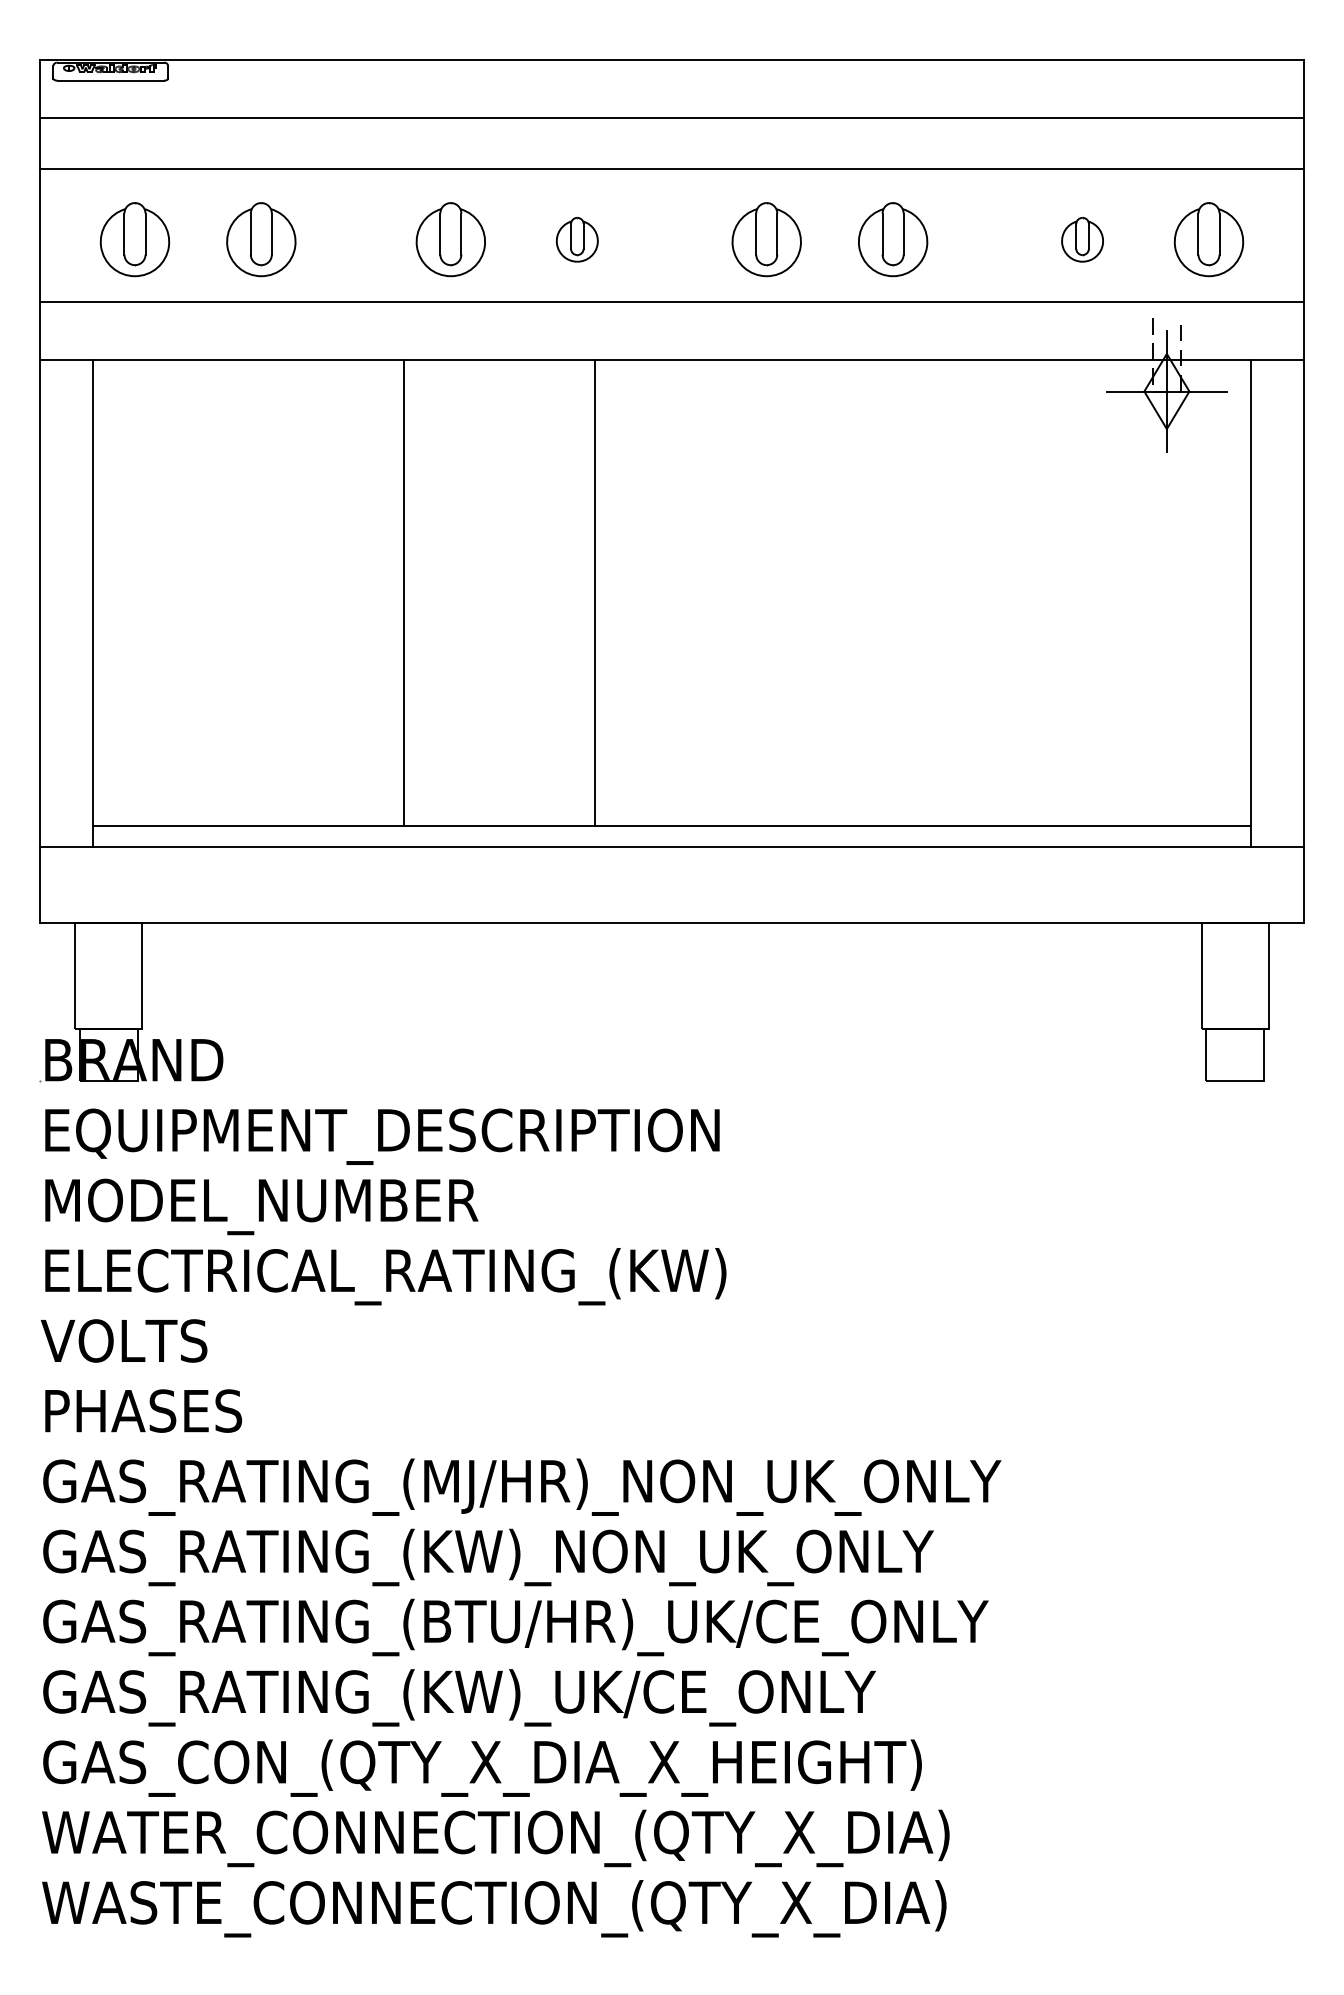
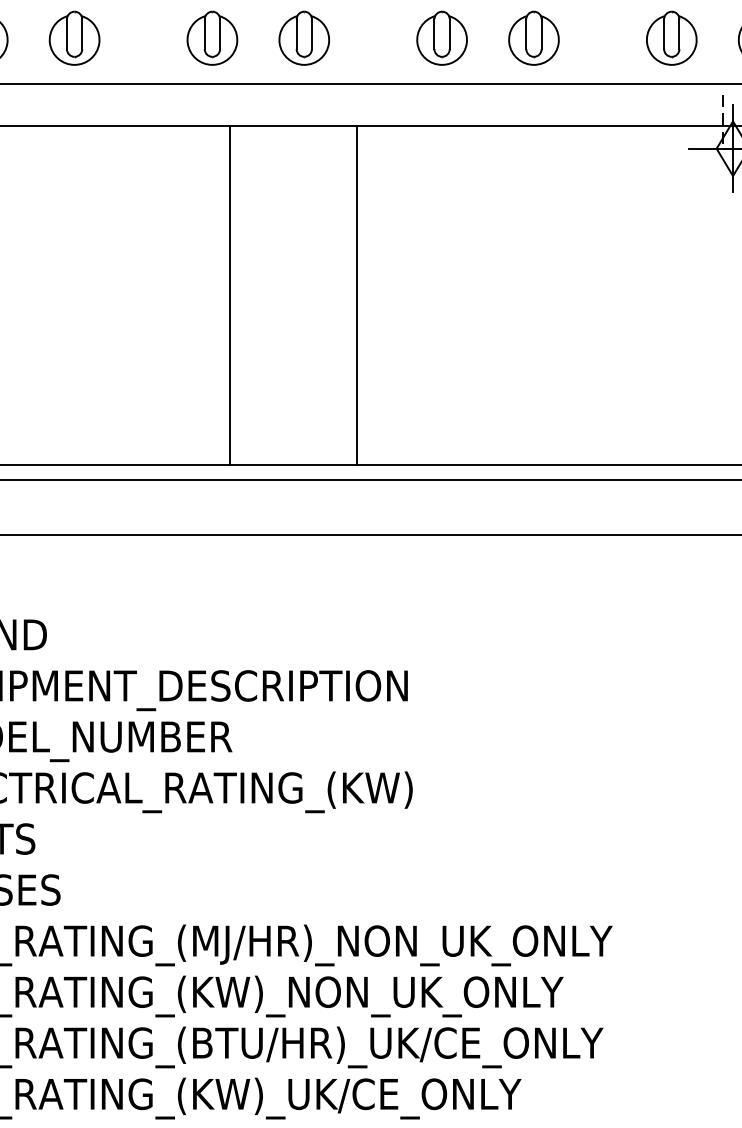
part: (577, 239) -> (304, 38), size x1.67
part: (1082, 239) -> (671, 38), size x1.67
line: (403, 592) -> (229, 294), moved
line: (595, 592) -> (356, 294), moved

